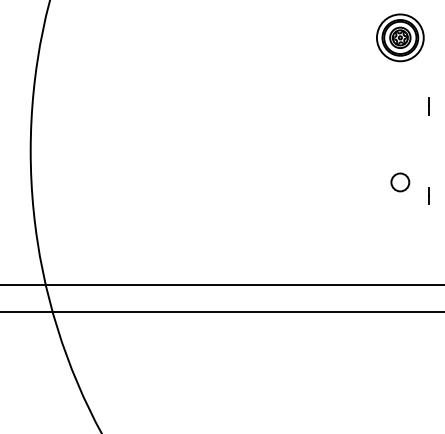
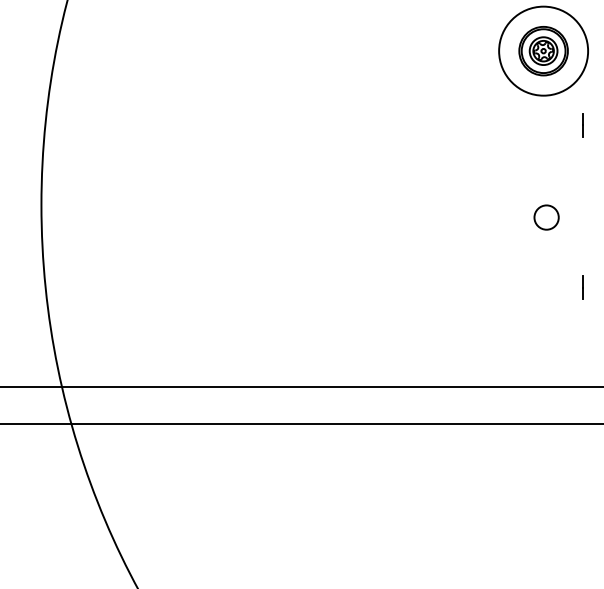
circle: (400, 37) -> (543, 50), size x1.4
line: (428, 106) -> (582, 125), moved
circle: (400, 182) -> (546, 217), moved
line: (428, 195) -> (582, 287), moved

